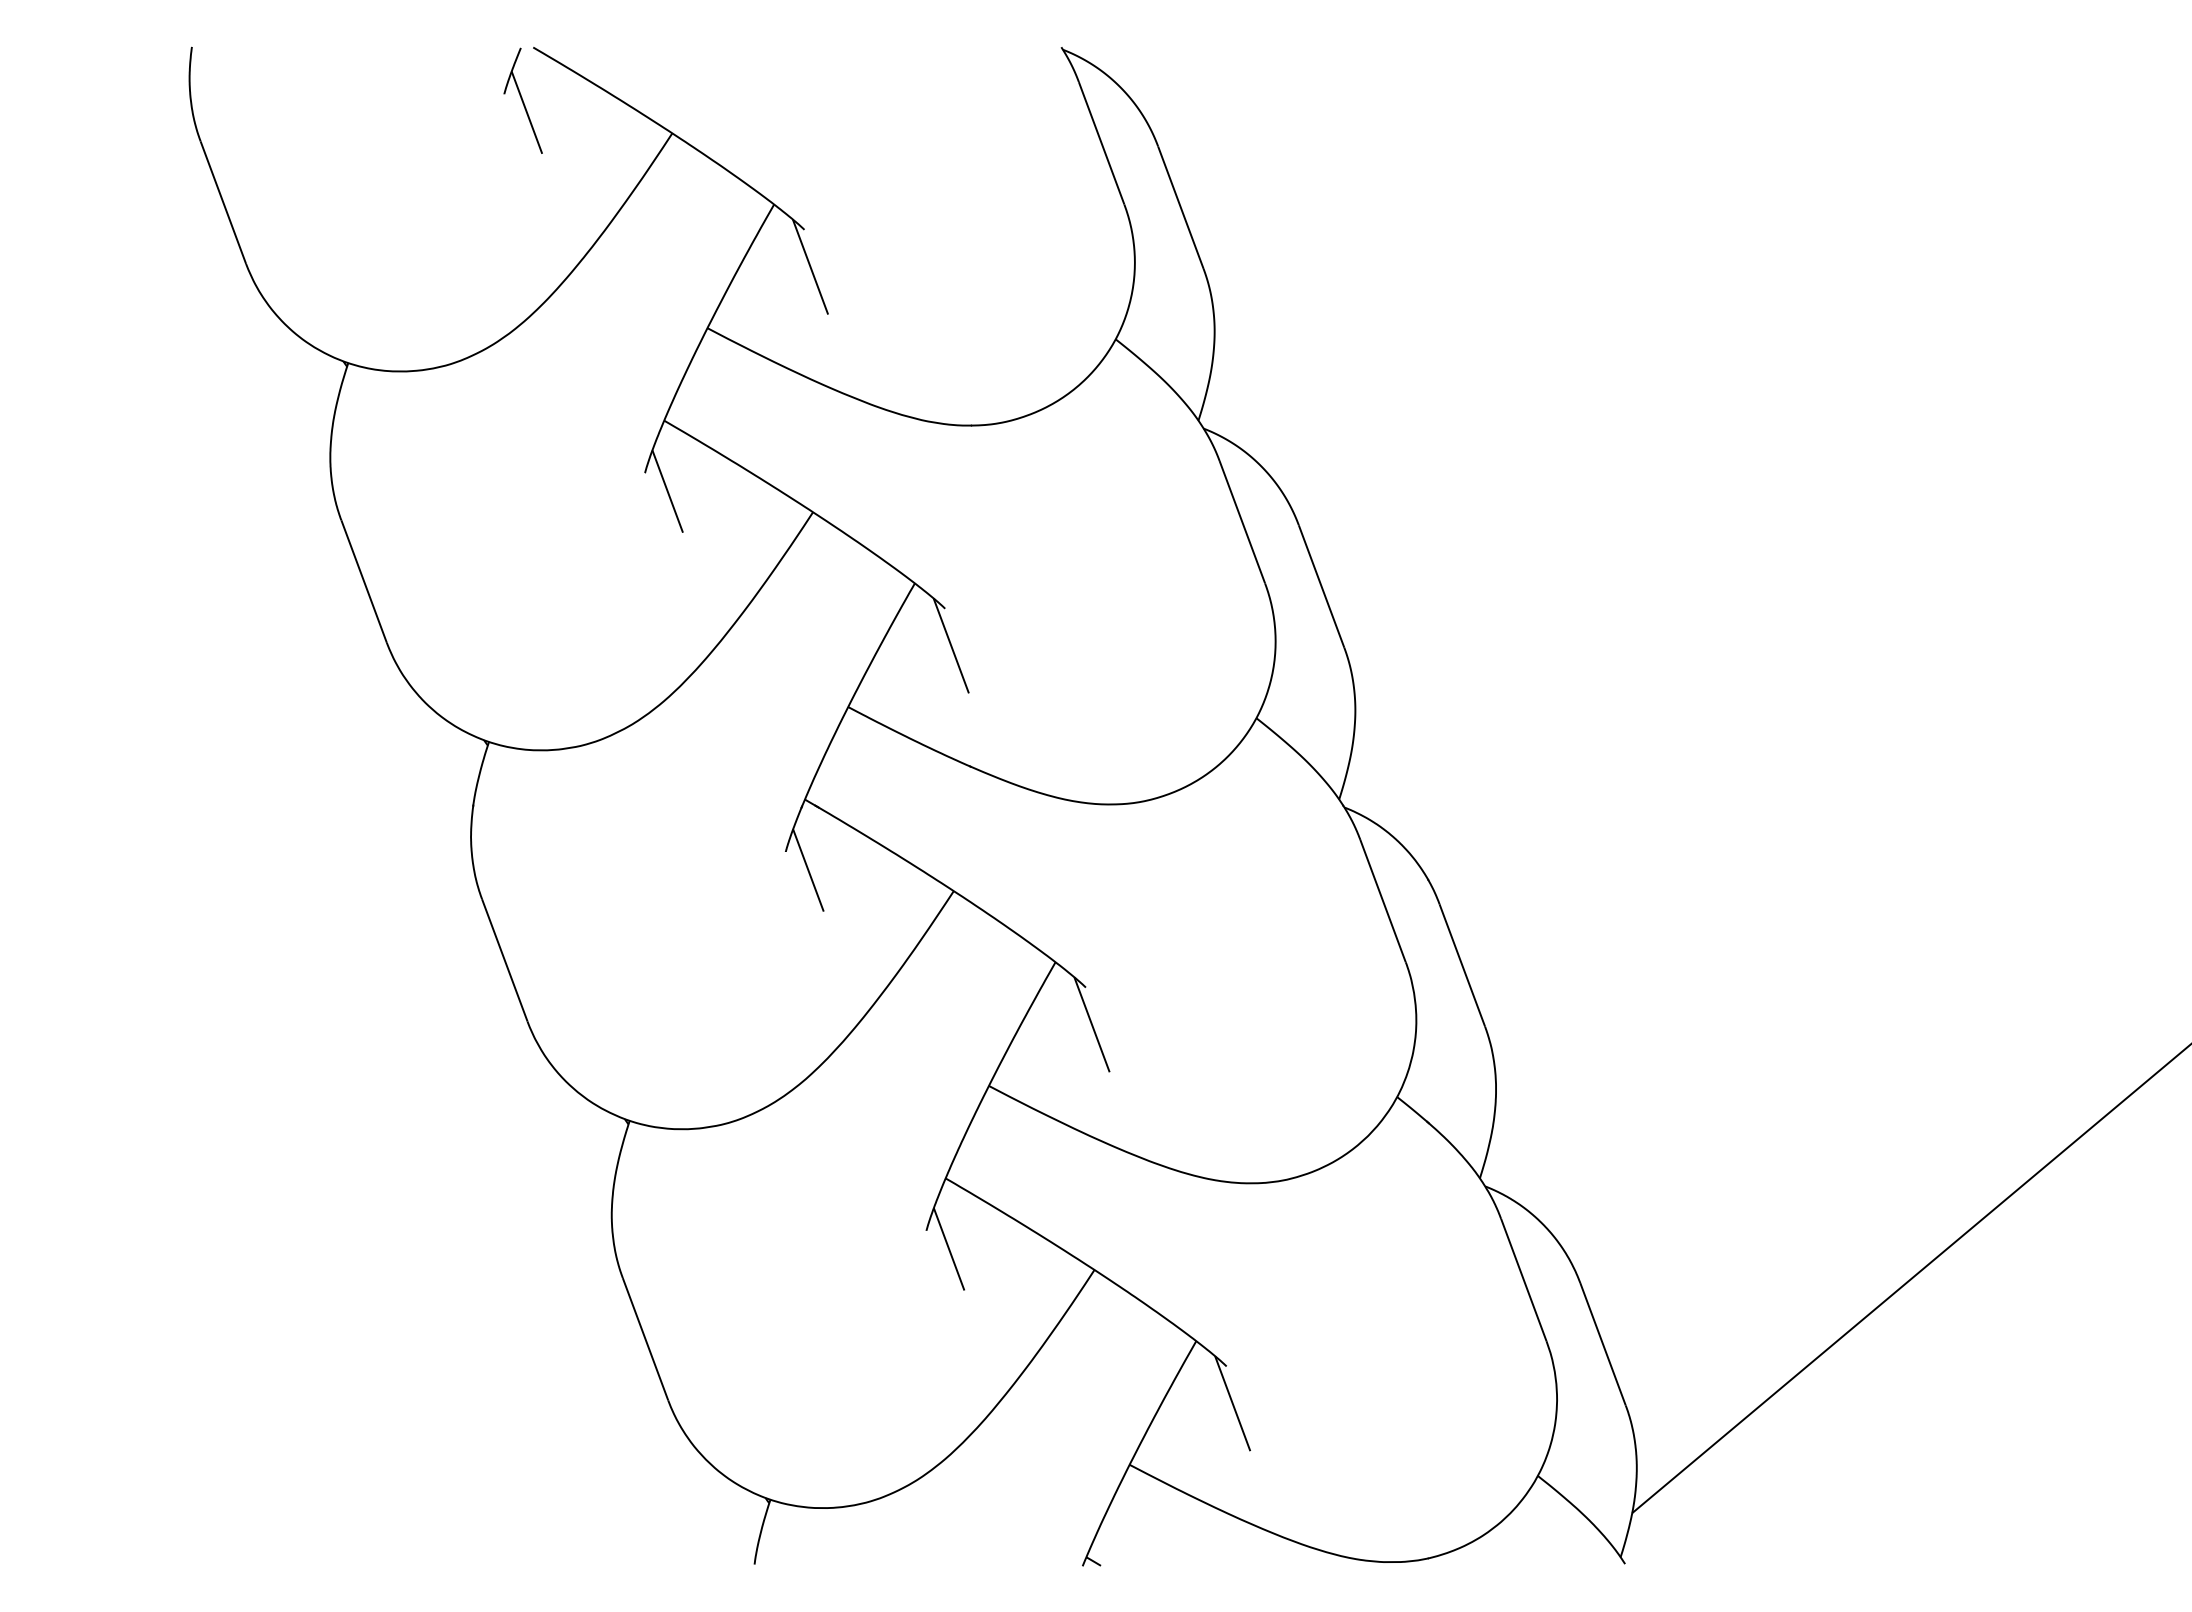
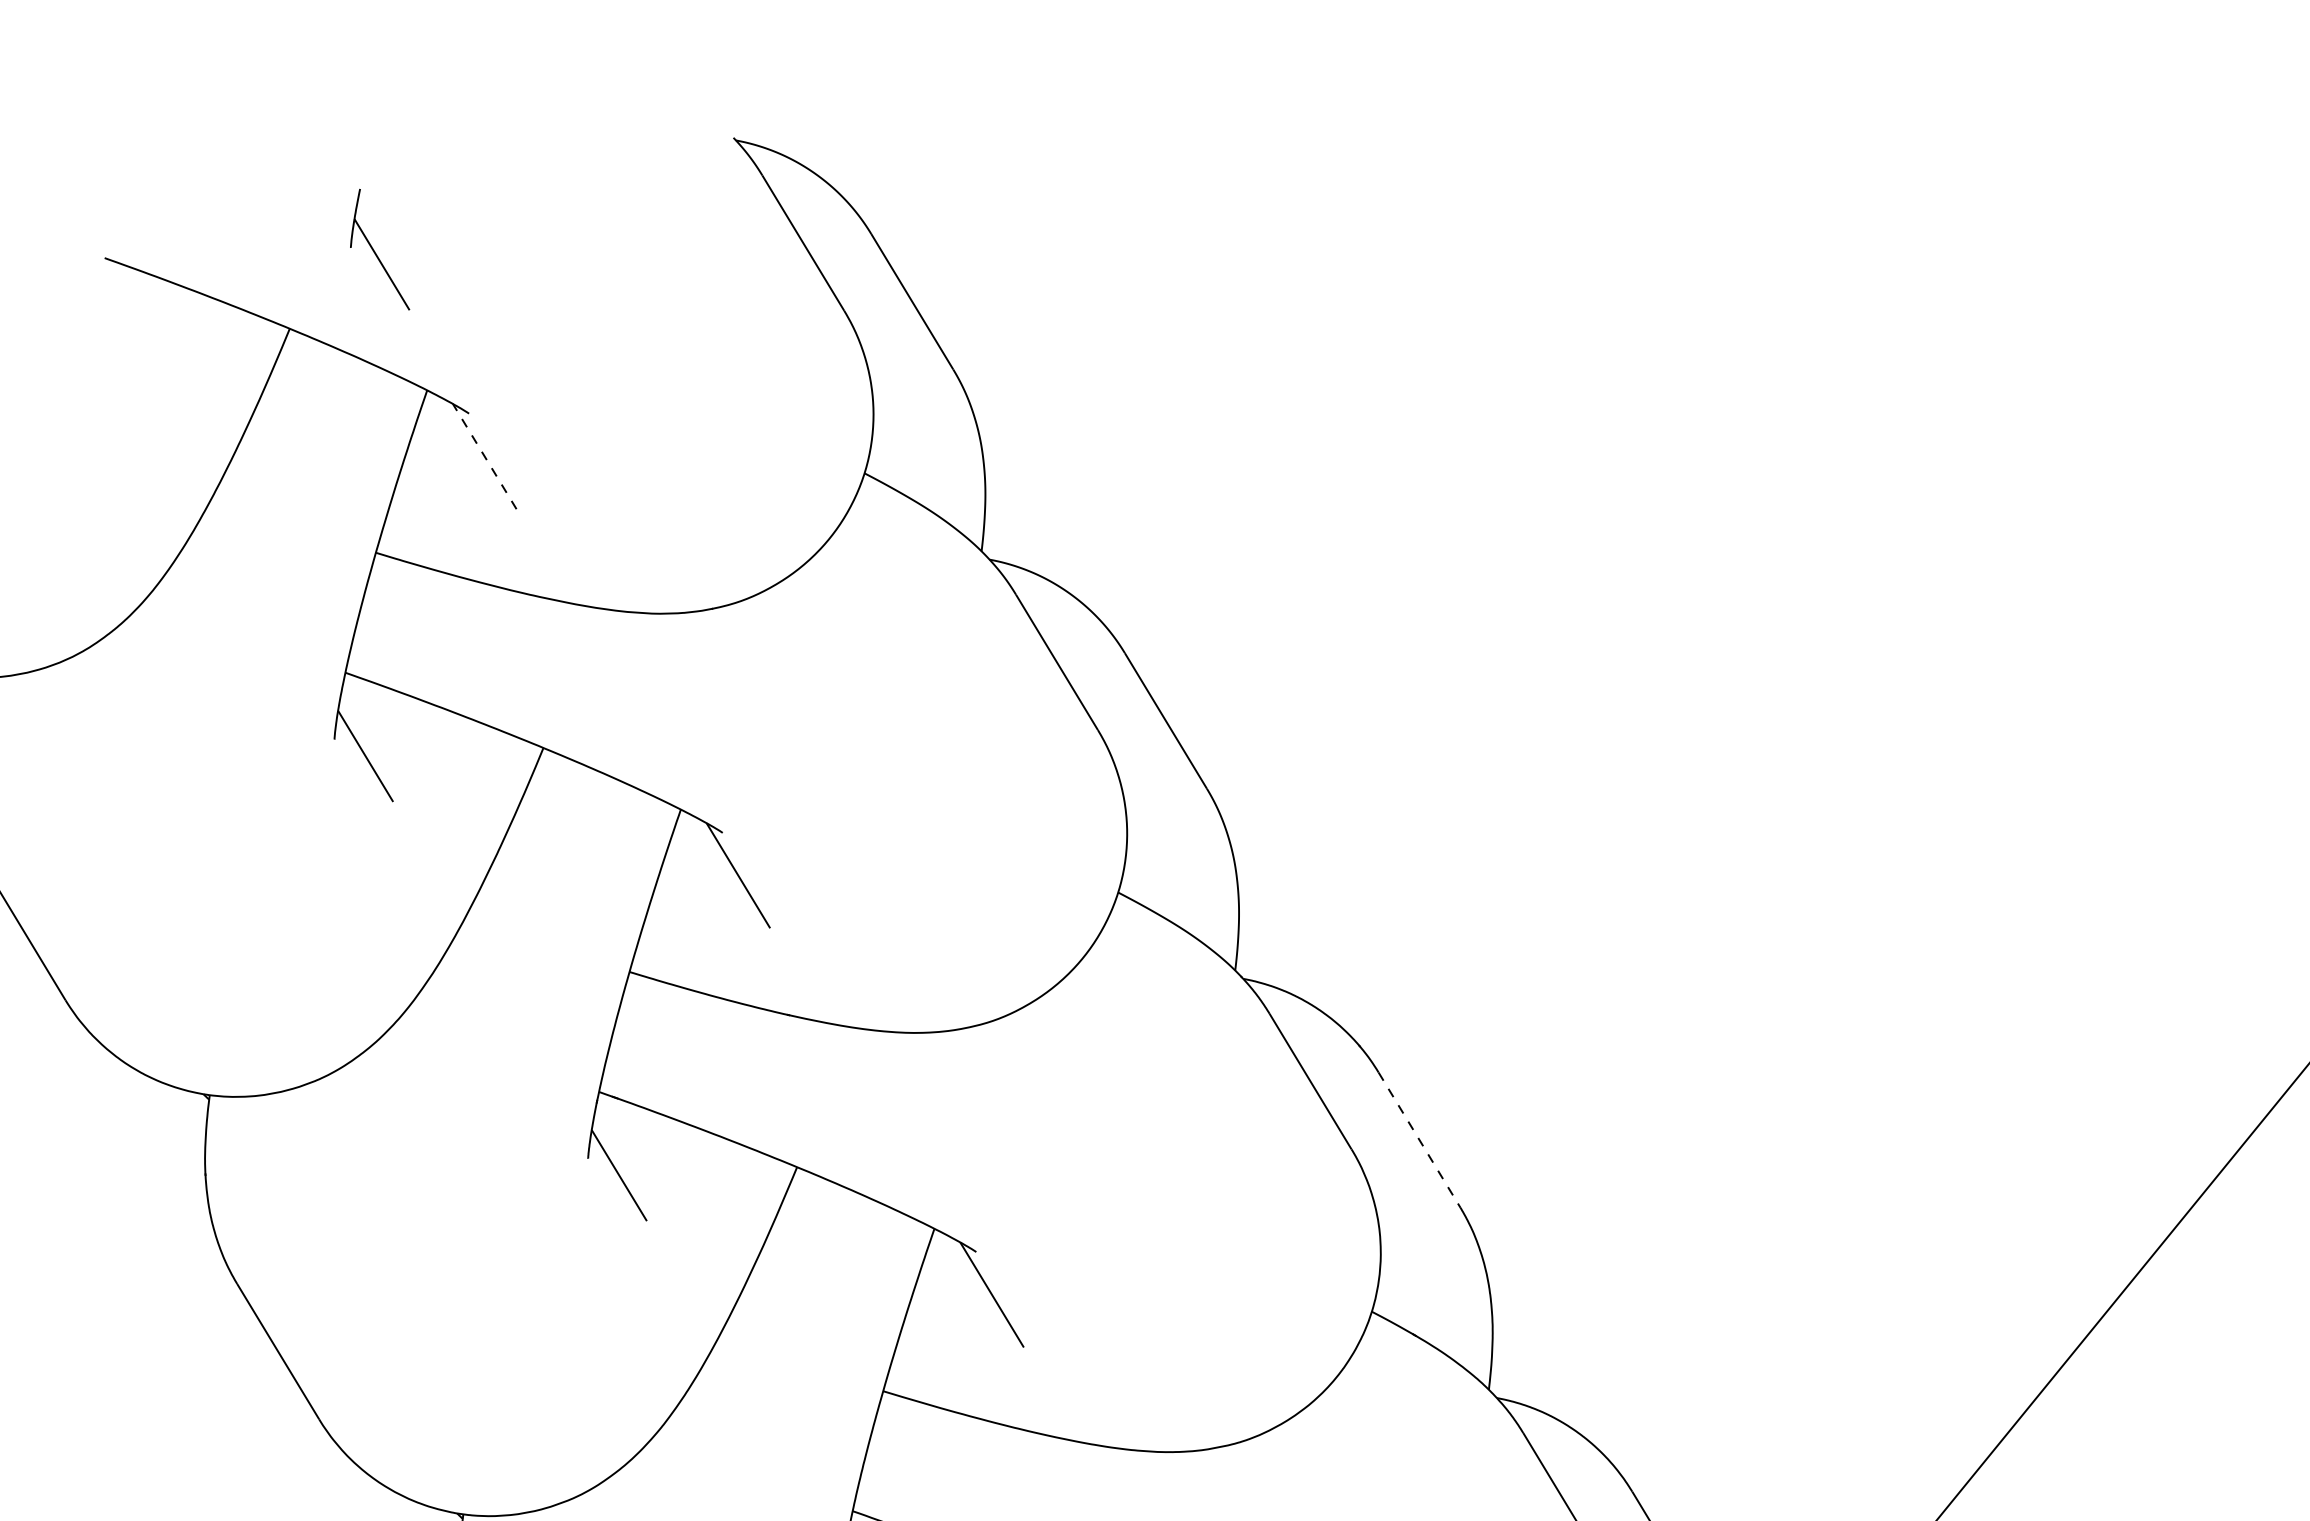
part: (522, 100) -> (373, 251), moved
line: (810, 267) -> (484, 457), solid -> dashed
line: (1462, 965) -> (1419, 1140), solid -> dashed

